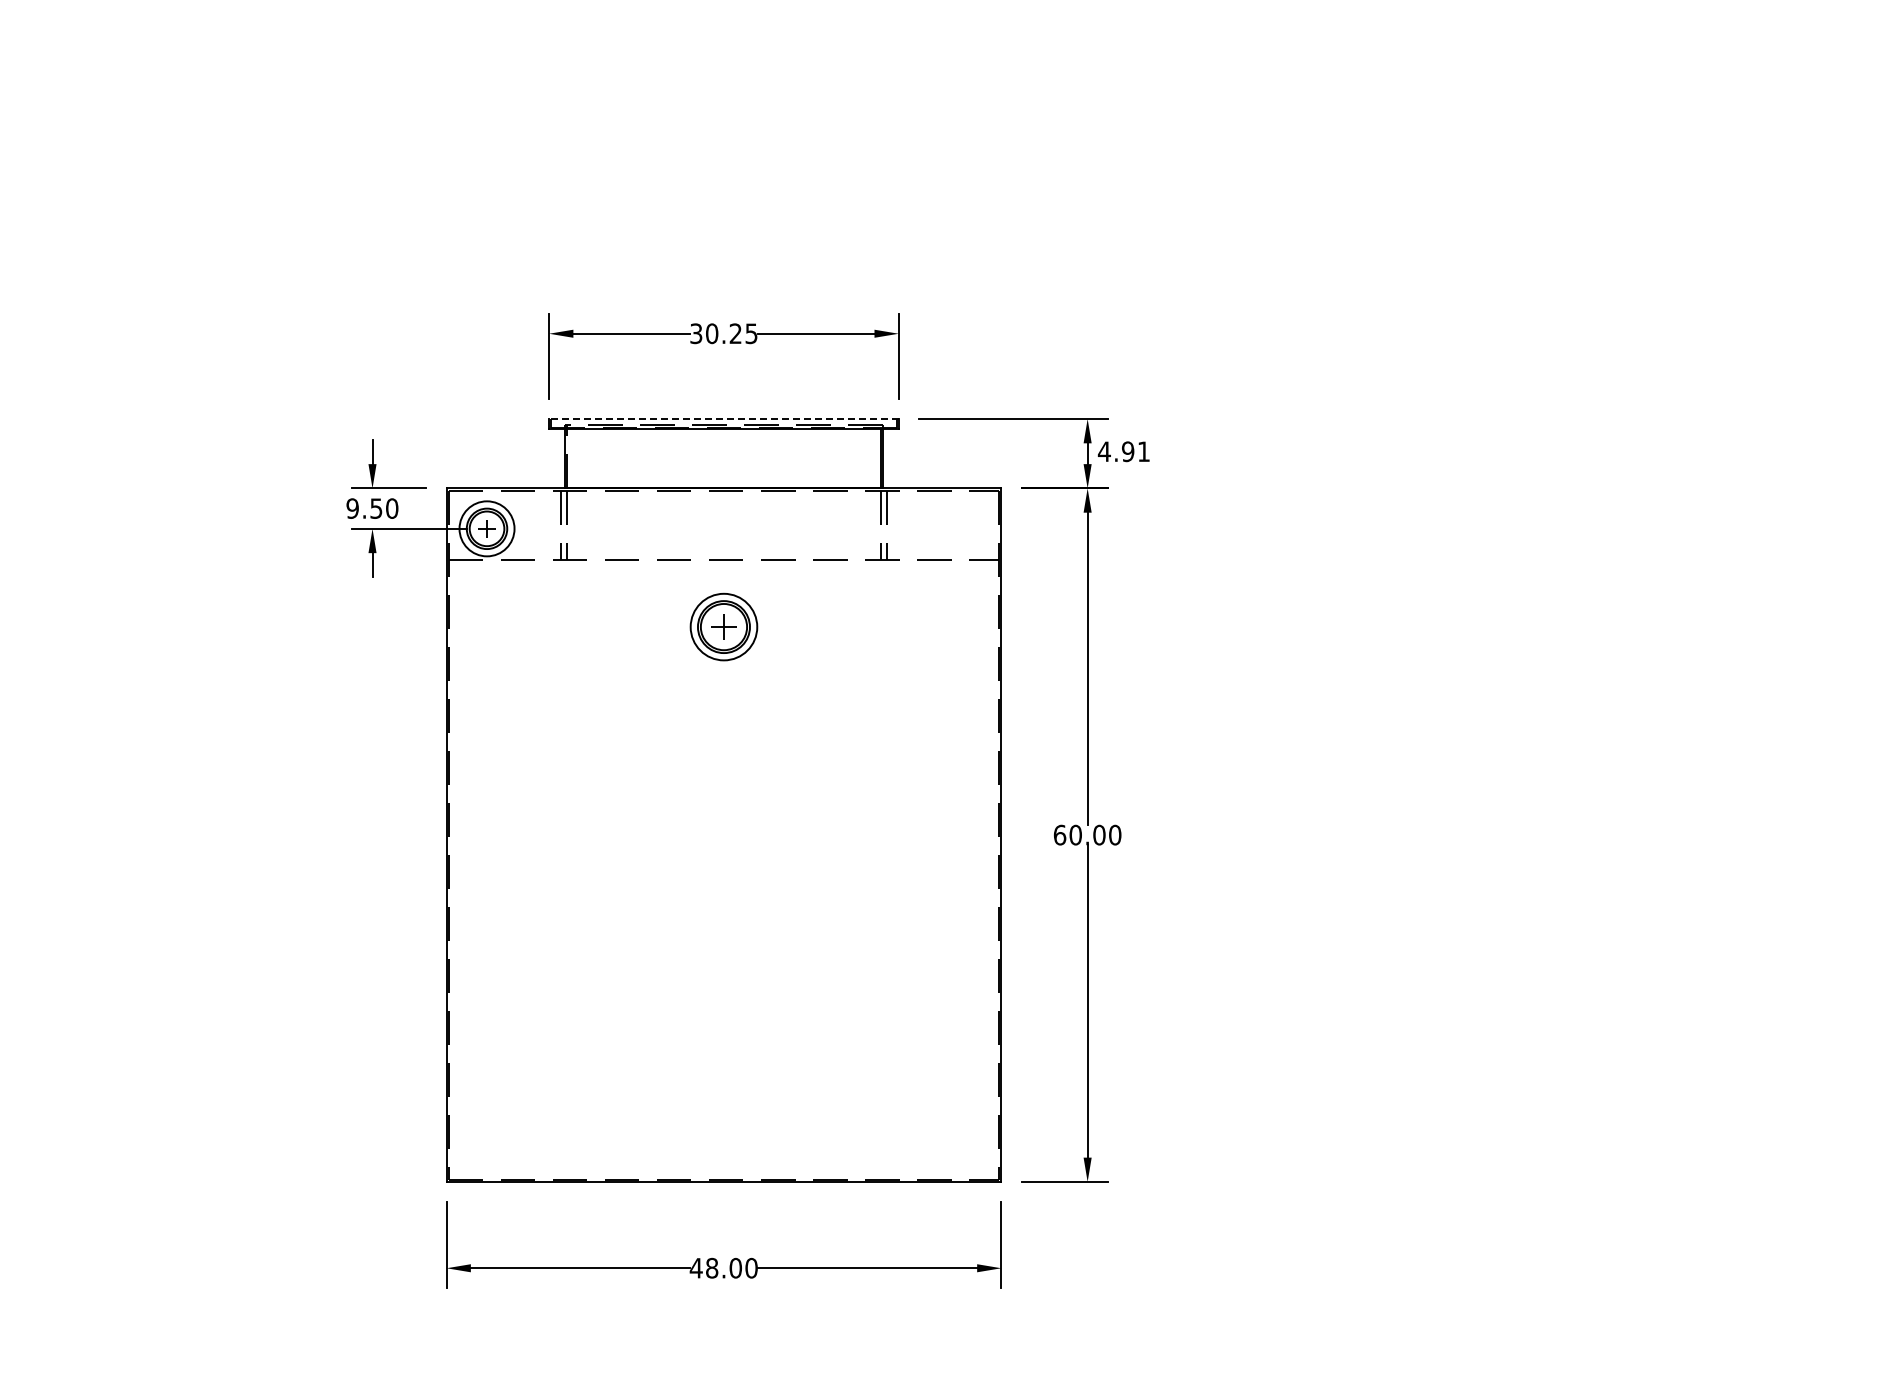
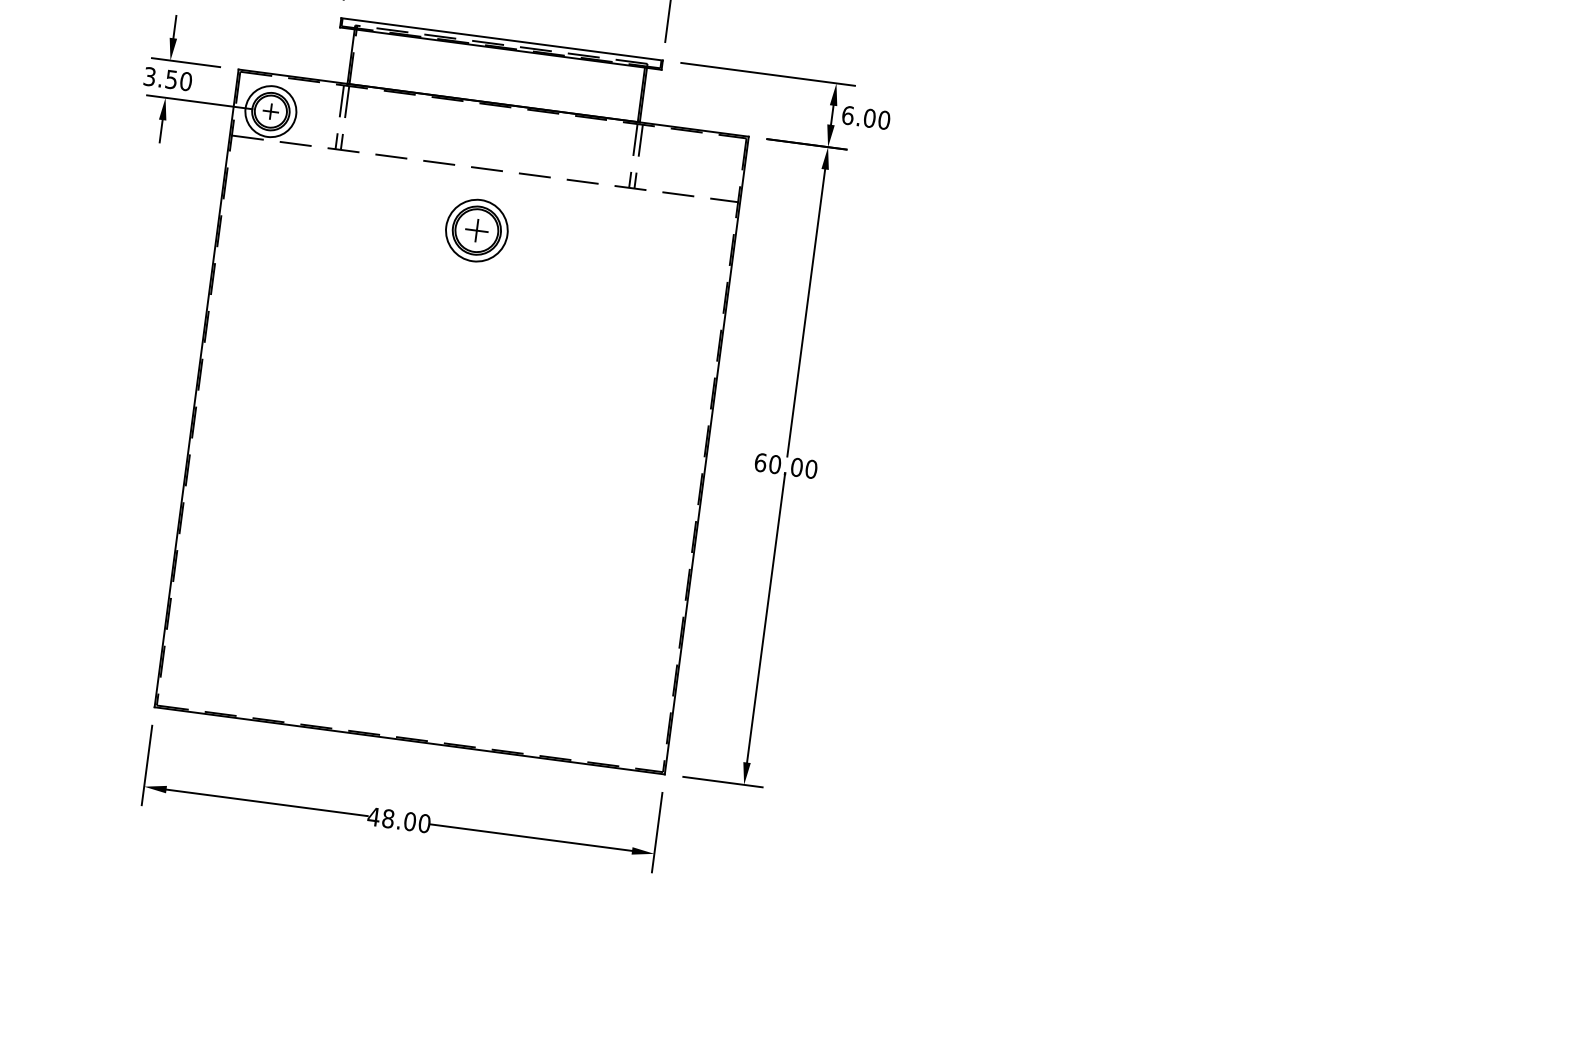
line: (723, 419) -> (501, 39), dashed -> solid
text: (1123, 451) -> (865, 117), 4.91 -> 6.00
text: (352, 508) -> (149, 76), 9.50 -> 3.50

